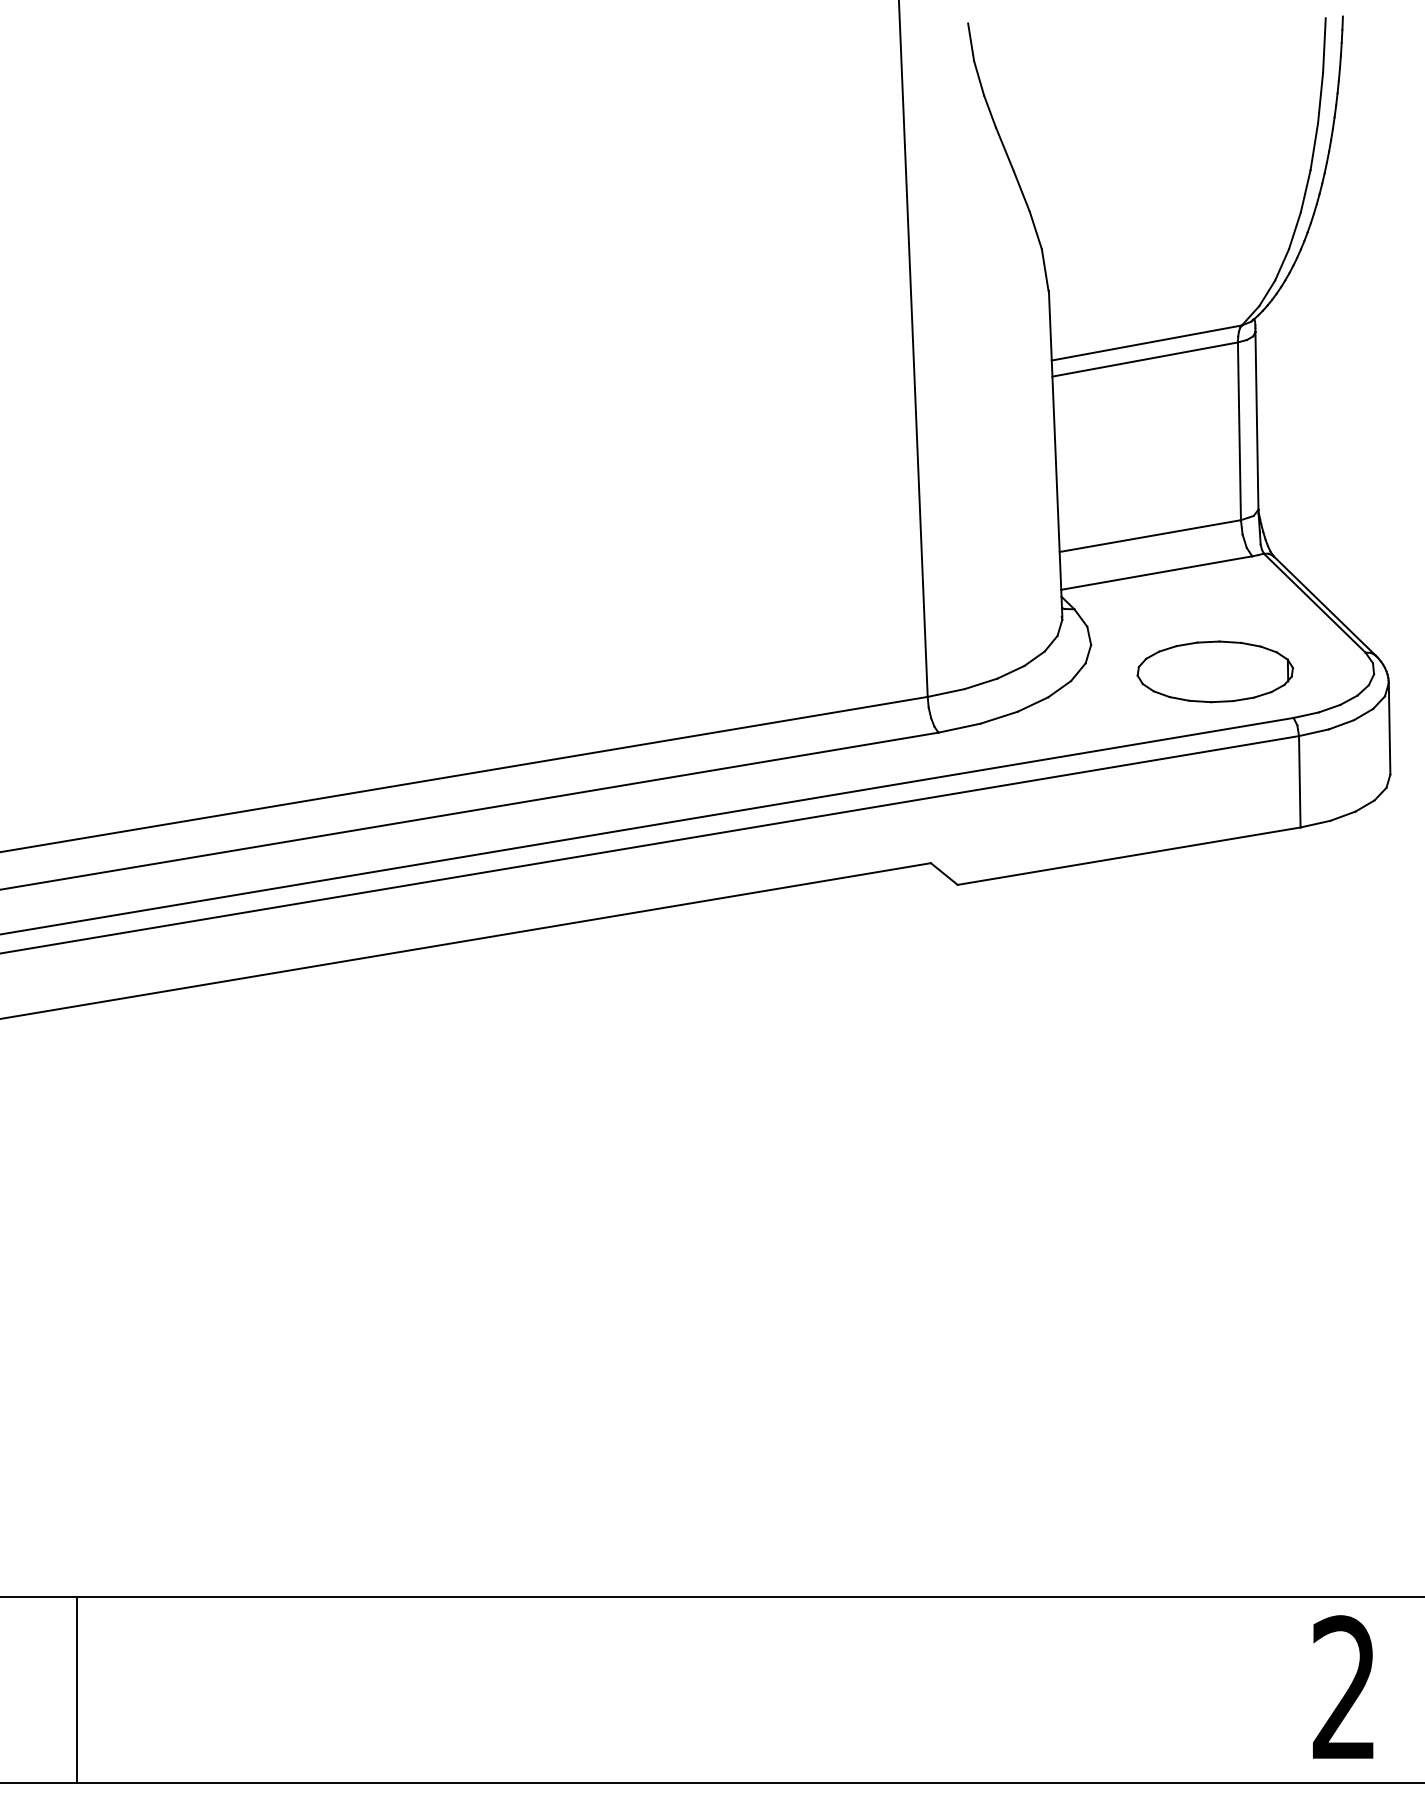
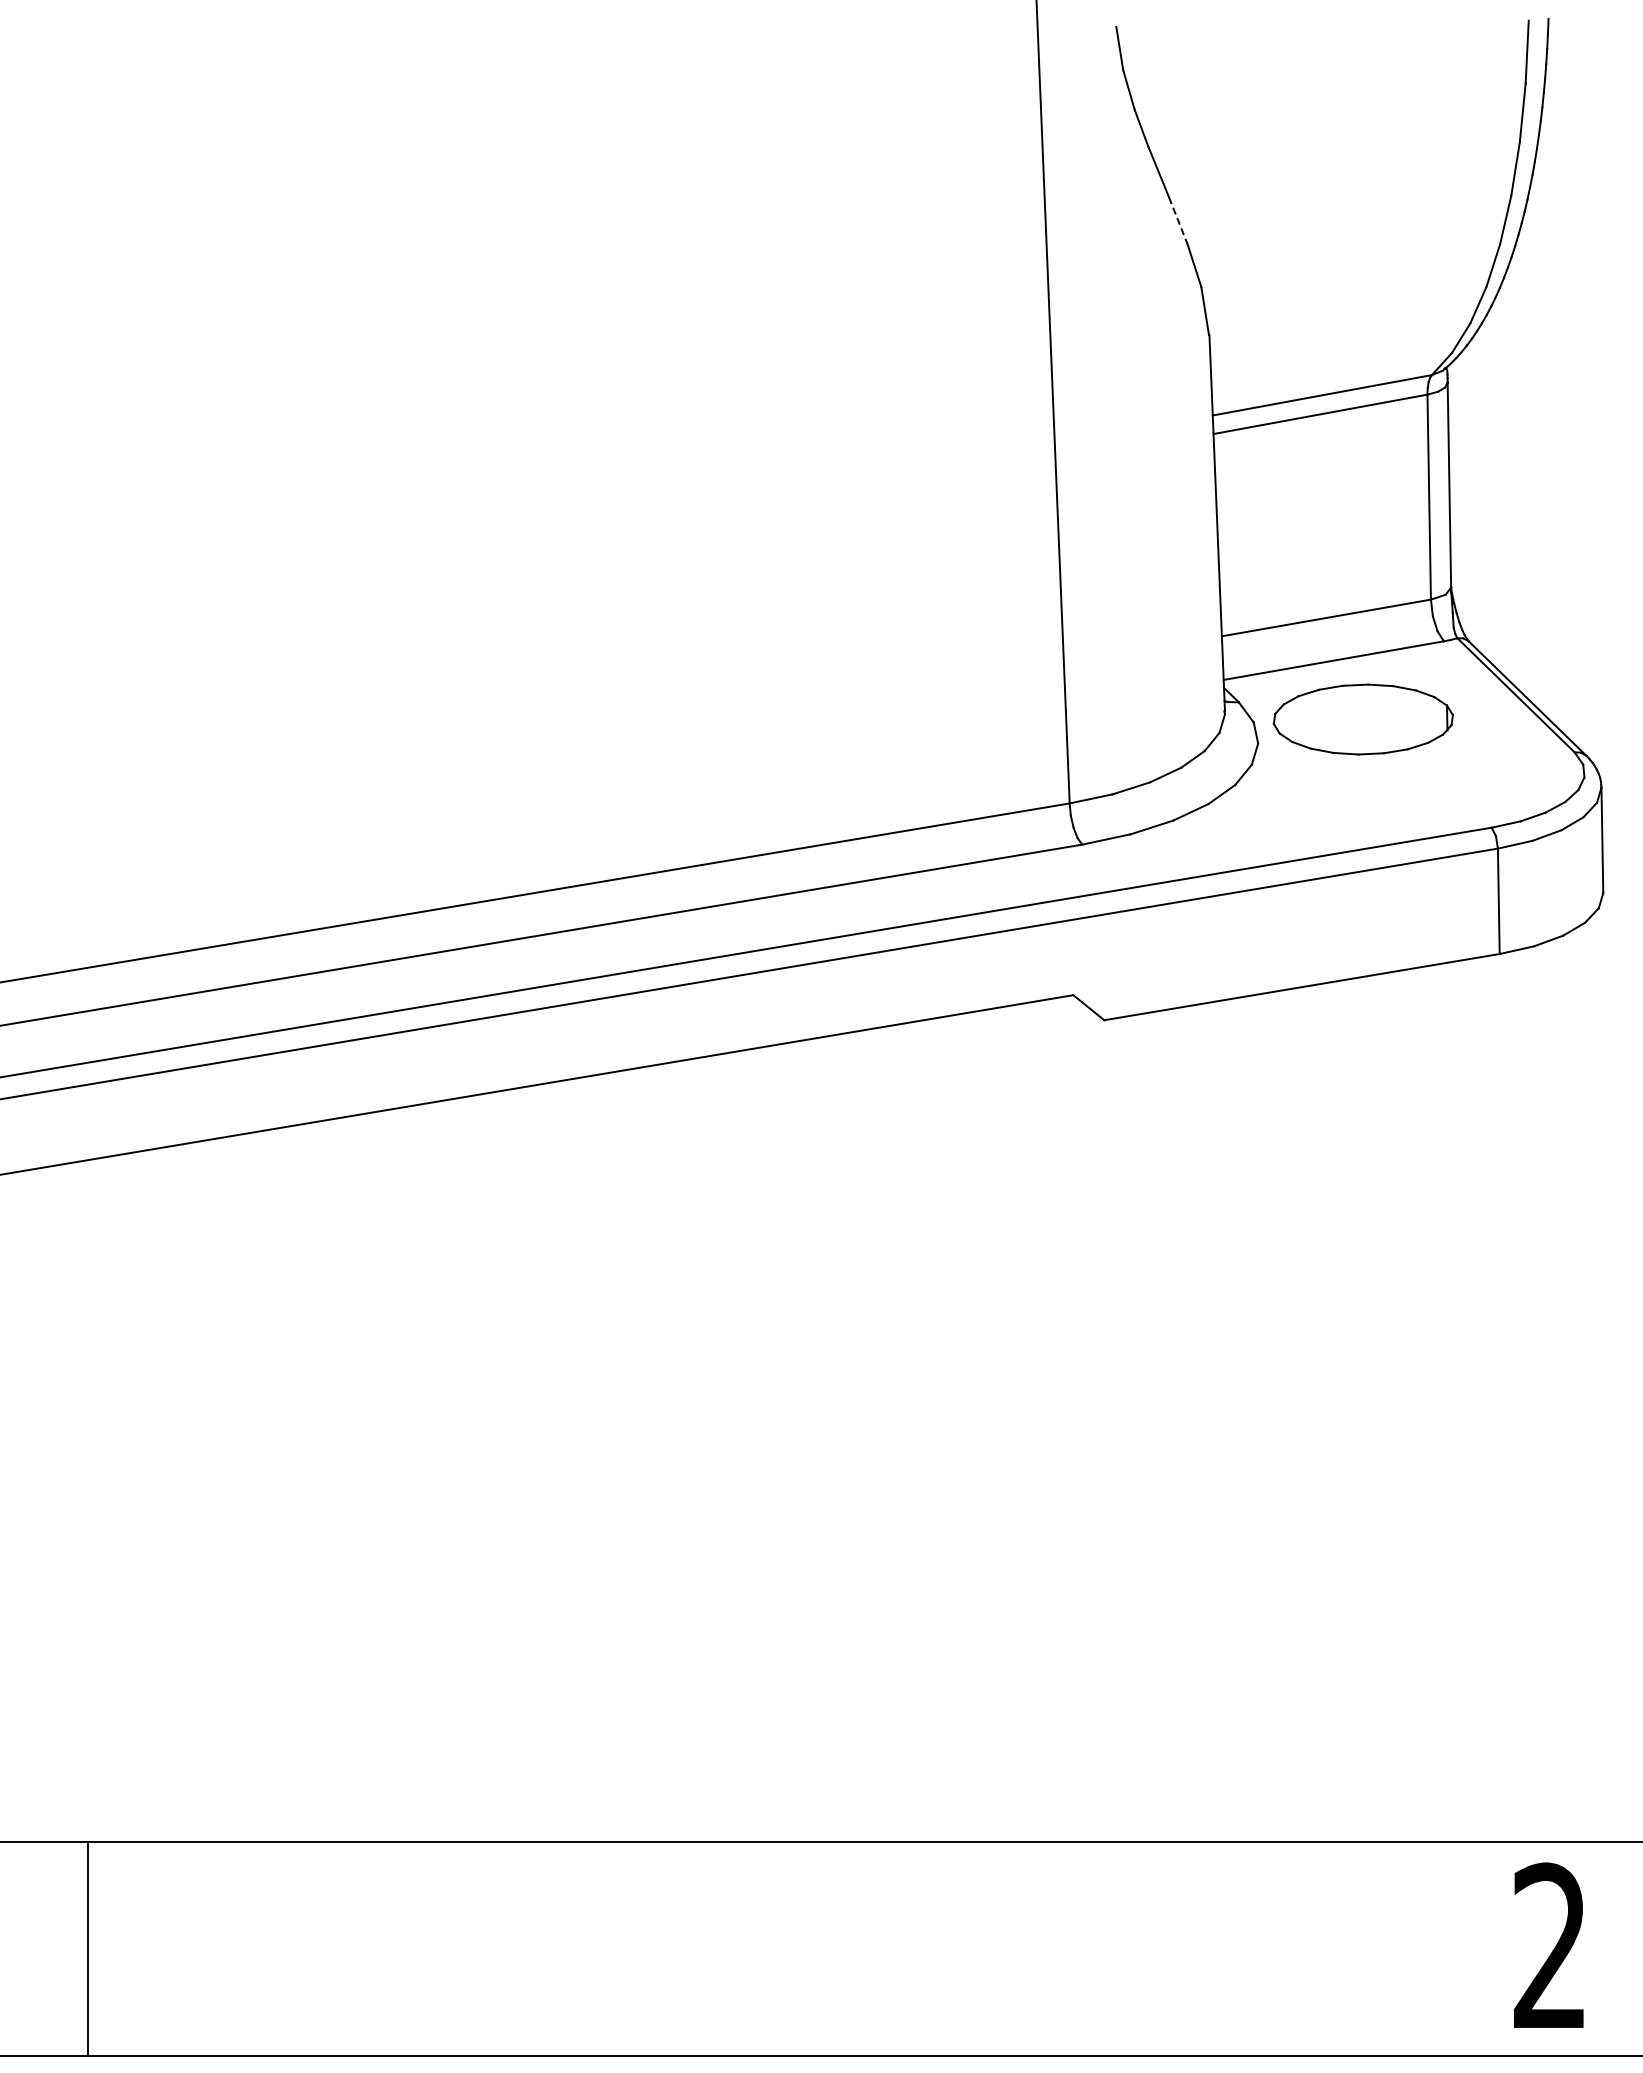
line: (1022, 192) -> (1178, 221), solid -> dashed
part: (1214, 671) -> (1362, 719), moved

